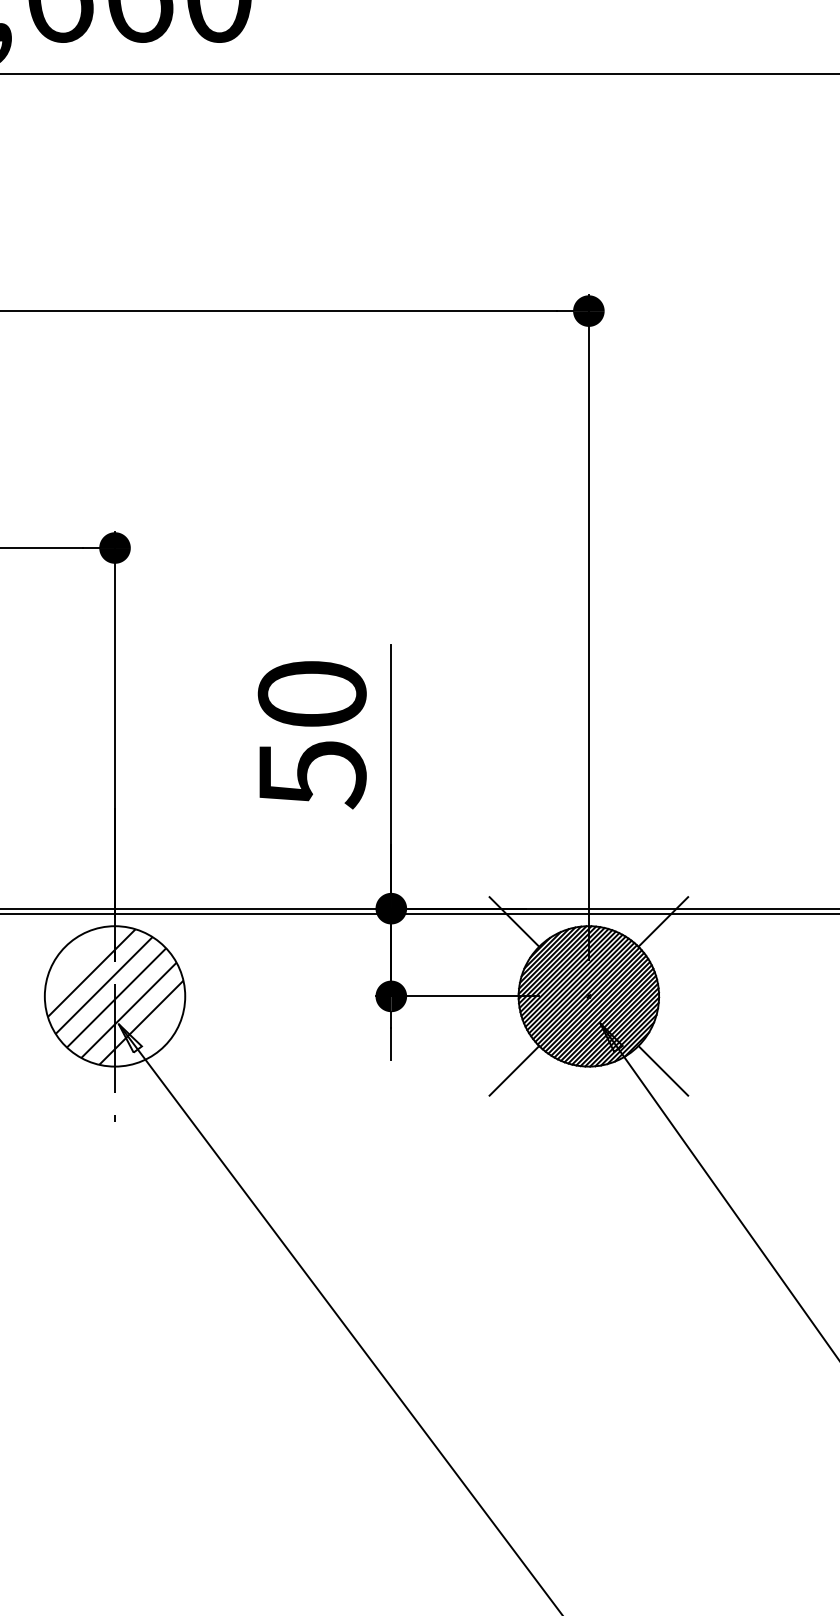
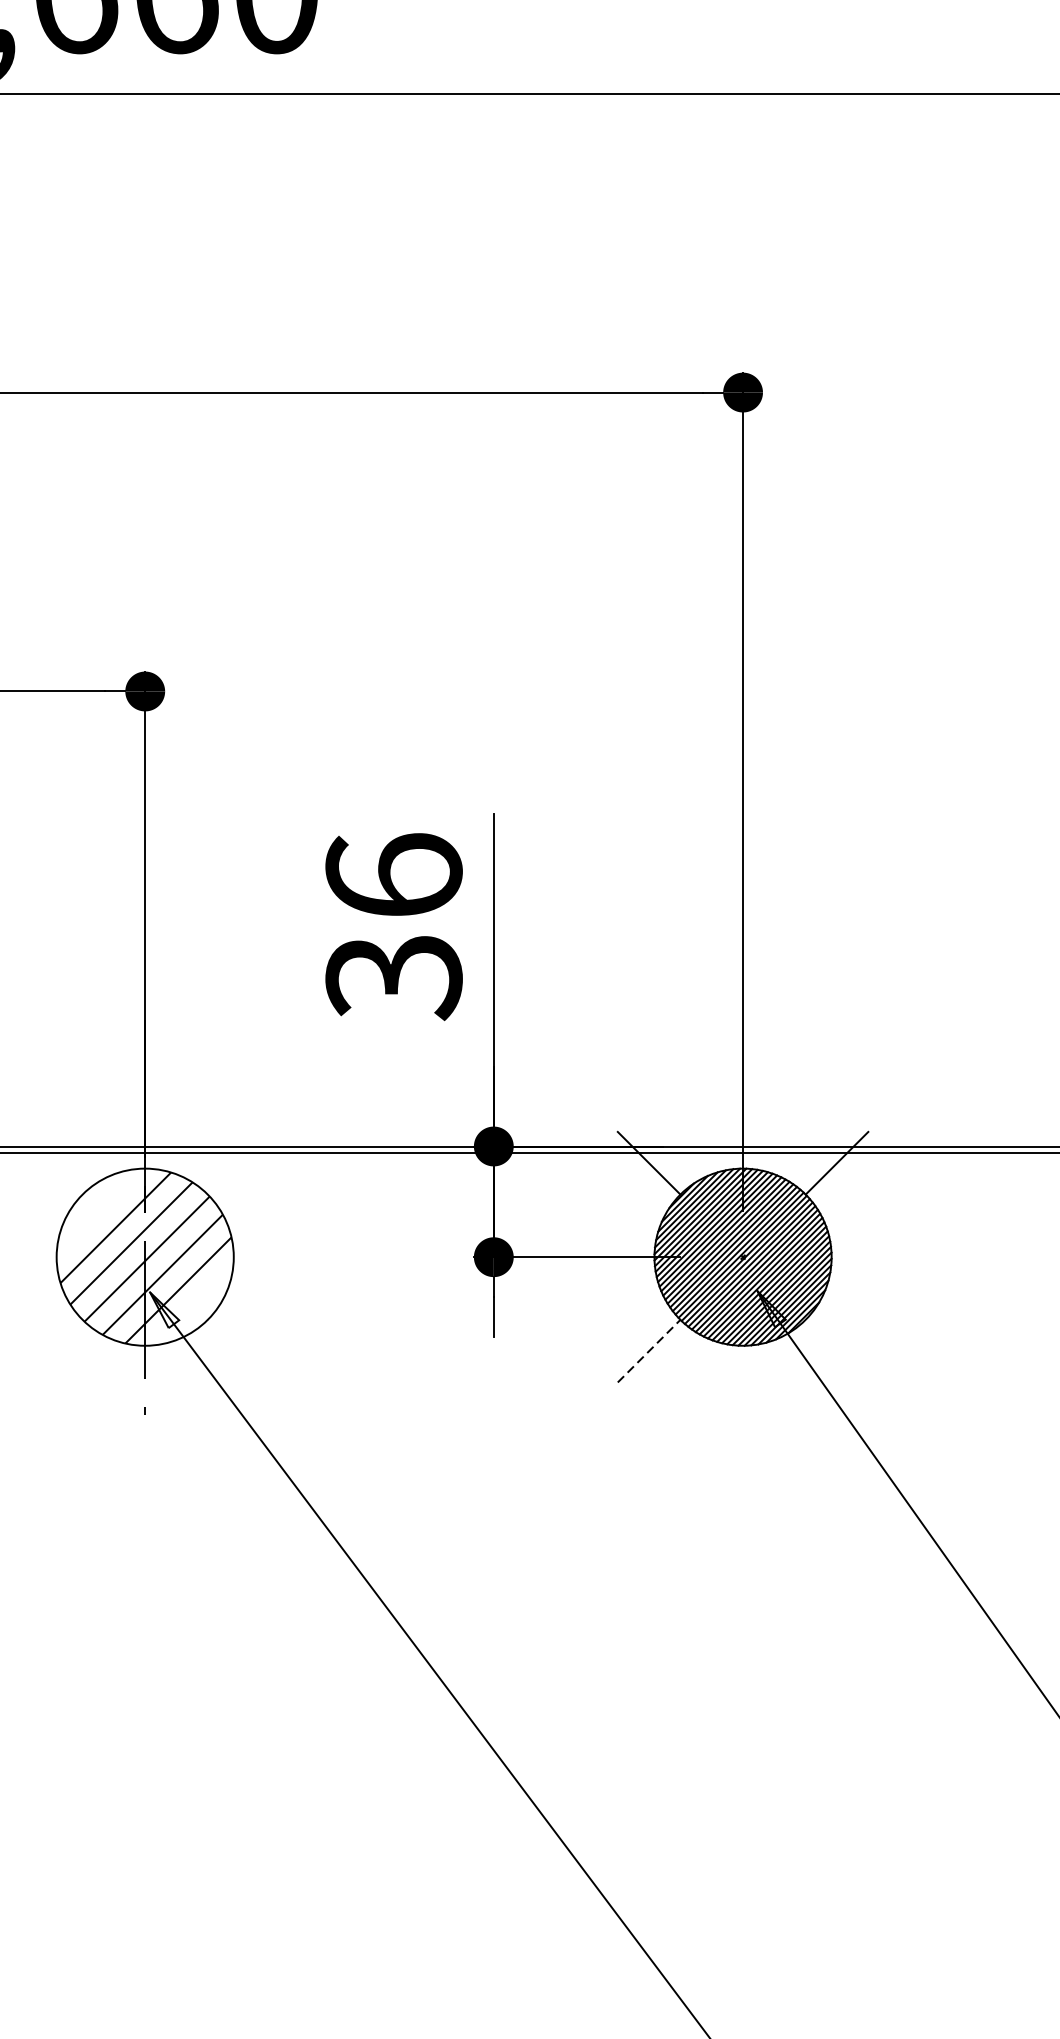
text: (311, 734) -> (393, 926), 50 -> 36
line: (514, 1070) -> (649, 1350), solid -> dashed
line: (663, 1070) -> (837, 1350), removed

